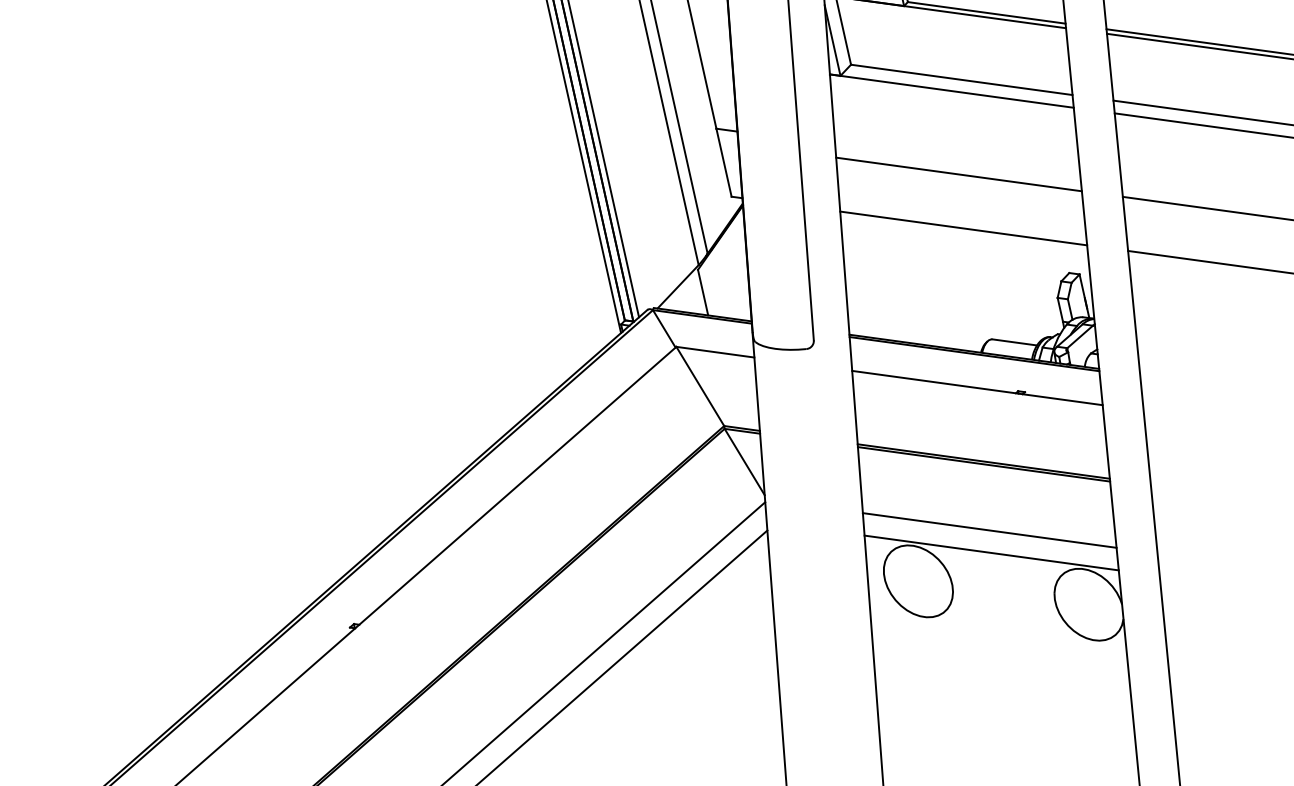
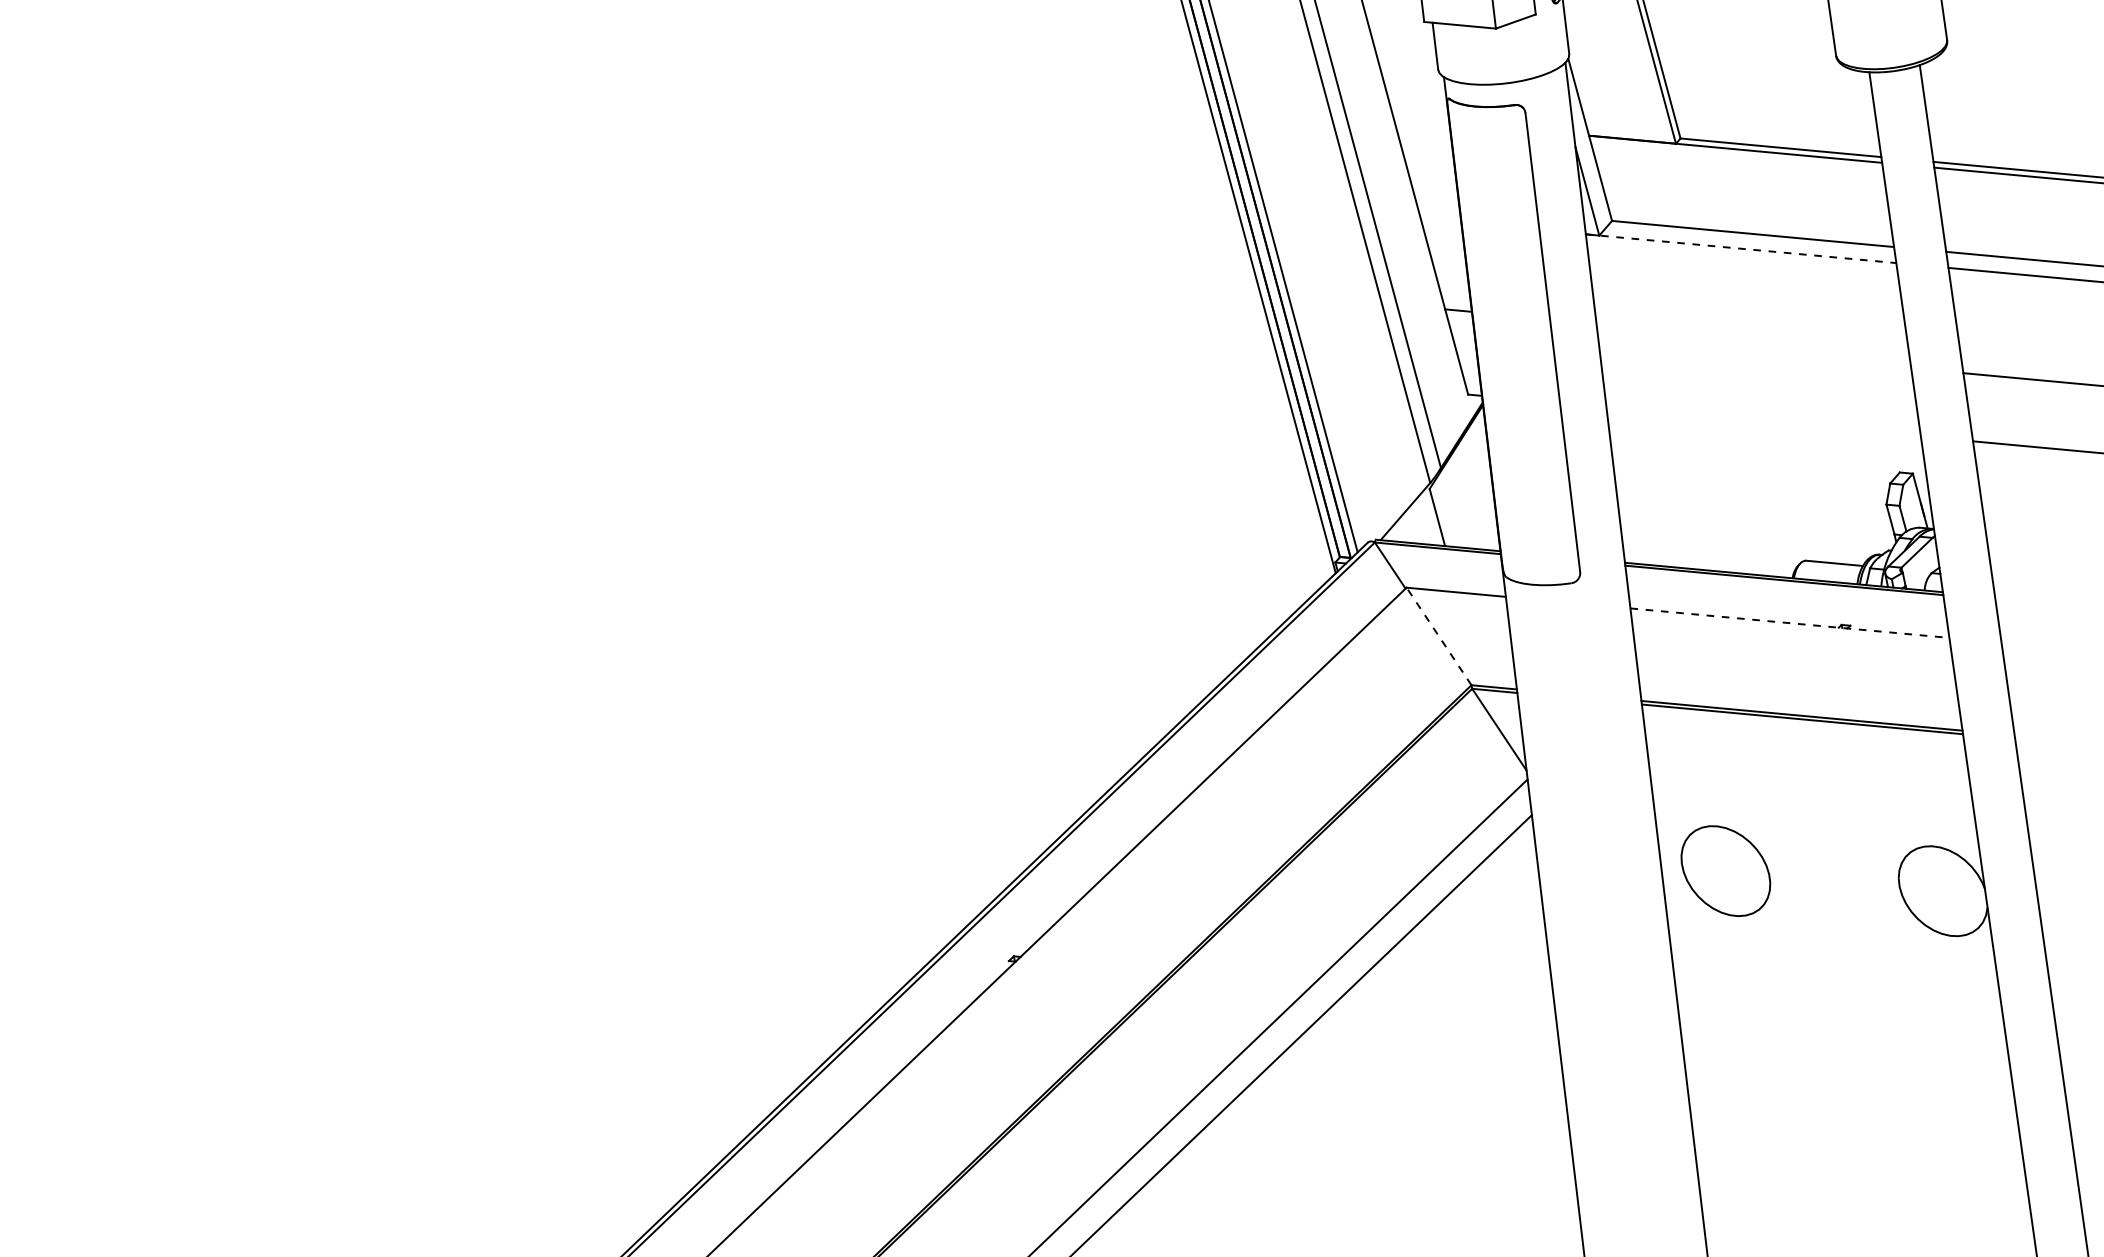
line: (952, 90) -> (1741, 248), solid -> dashed
line: (958, 174) -> (1754, 353), removed
line: (963, 228) -> (1763, 421), removed
line: (700, 386) -> (1439, 636), solid -> dashed
line: (977, 388) -> (1790, 623), solid -> dashed
line: (989, 530) -> (1812, 802), removed
line: (991, 553) -> (1816, 831), removed

